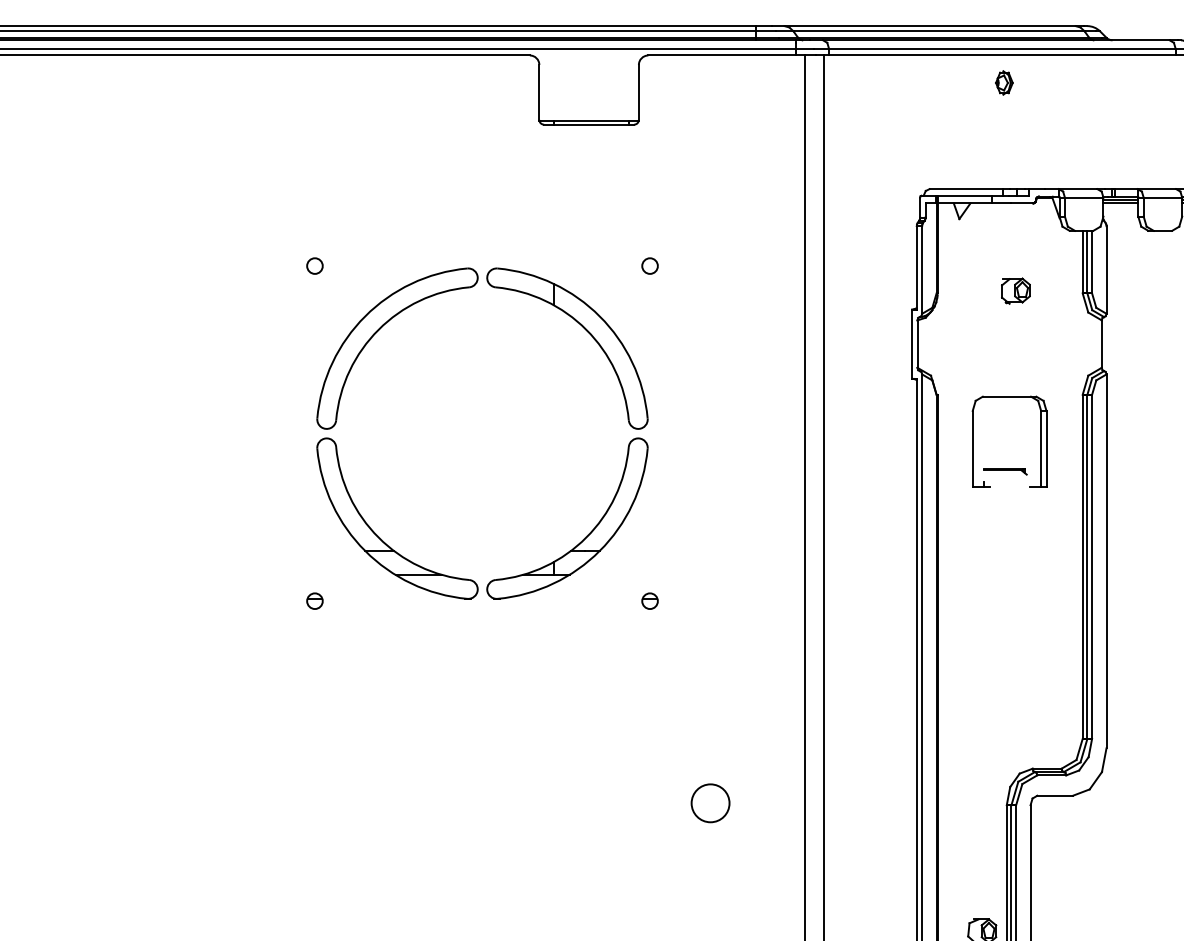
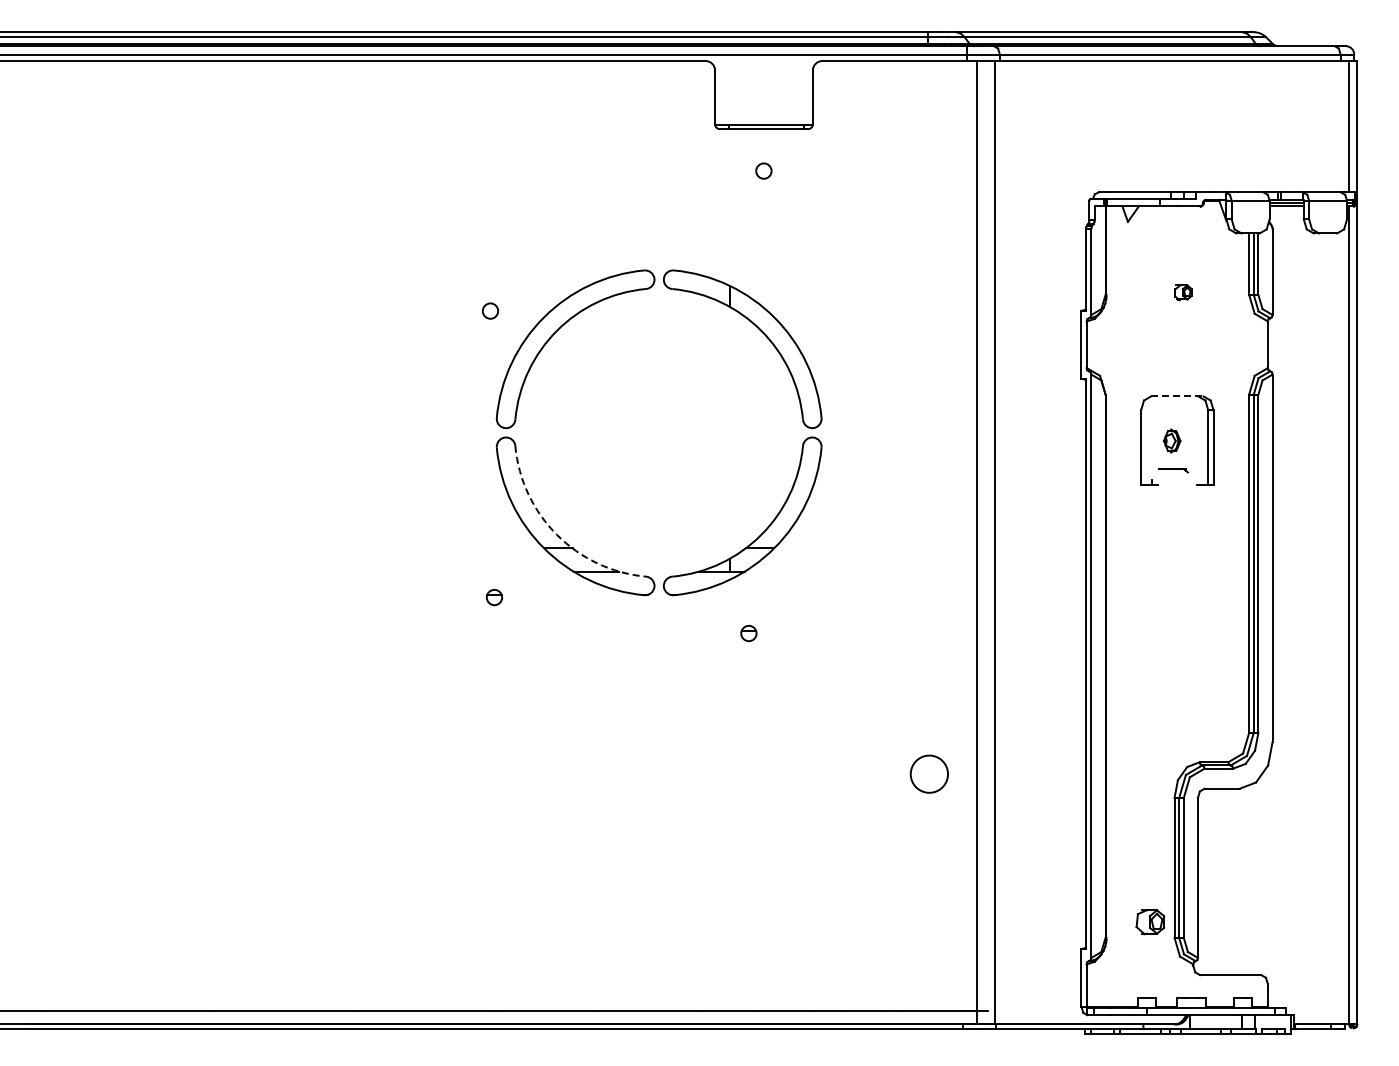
part: (1004, 82) -> (1172, 440), moved
circle: (313, 265) -> (489, 310), moved
circle: (649, 265) -> (763, 170), moved
part: (1015, 290) -> (1183, 292), size x0.6
line: (1009, 396) -> (1177, 396), solid -> dashed
part: (1005, 471) -> (1173, 470), size x0.7
arc: (379, 537) -> (557, 534), solid -> dashed
part: (649, 601) -> (748, 633), moved
circle: (709, 802) -> (928, 773), moved

